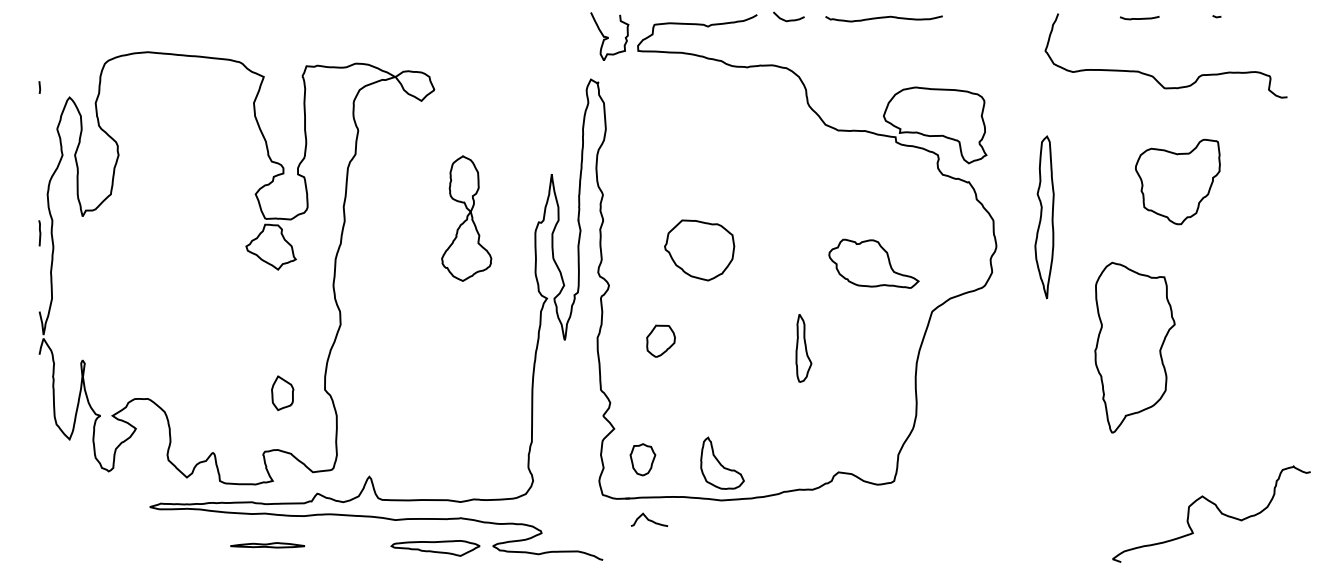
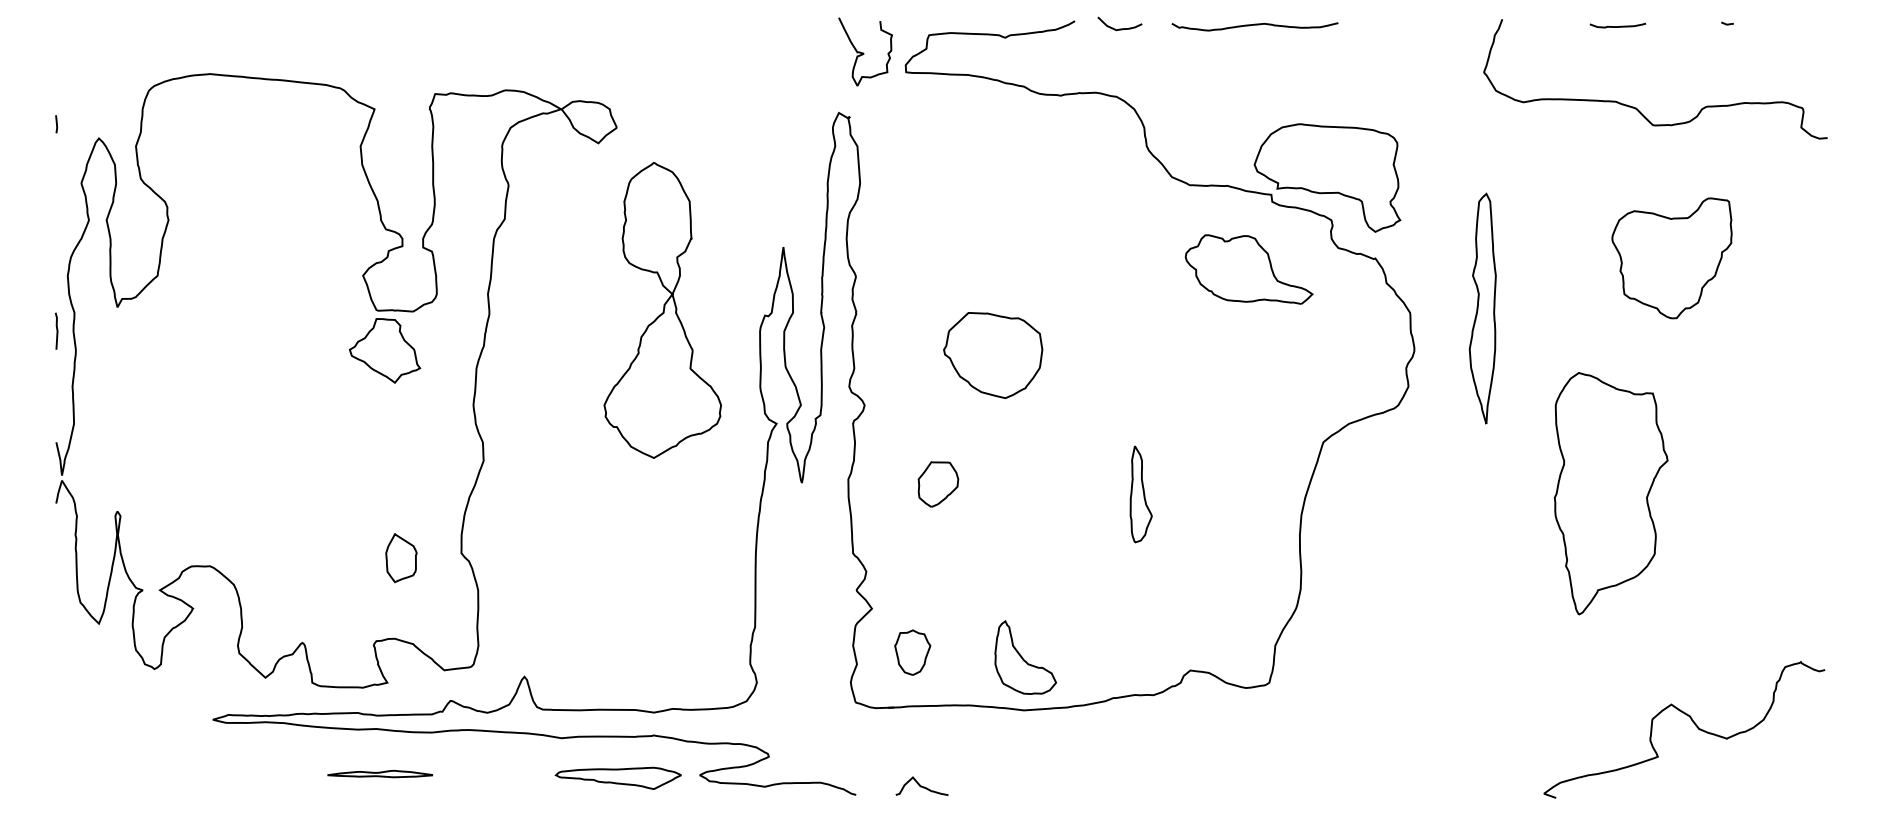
part: (466, 218) -> (662, 310), size x1.67
part: (873, 263) -> (1248, 268), moved
curve: (1216, 508) -> (1691, 721), moved
curve: (649, 519) -> (922, 785), moved

